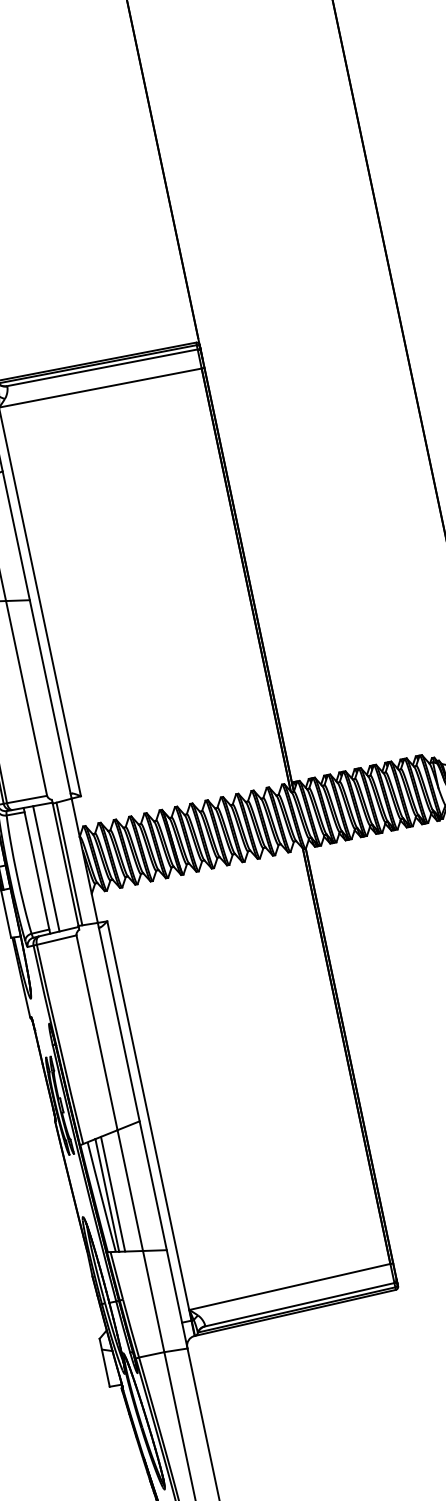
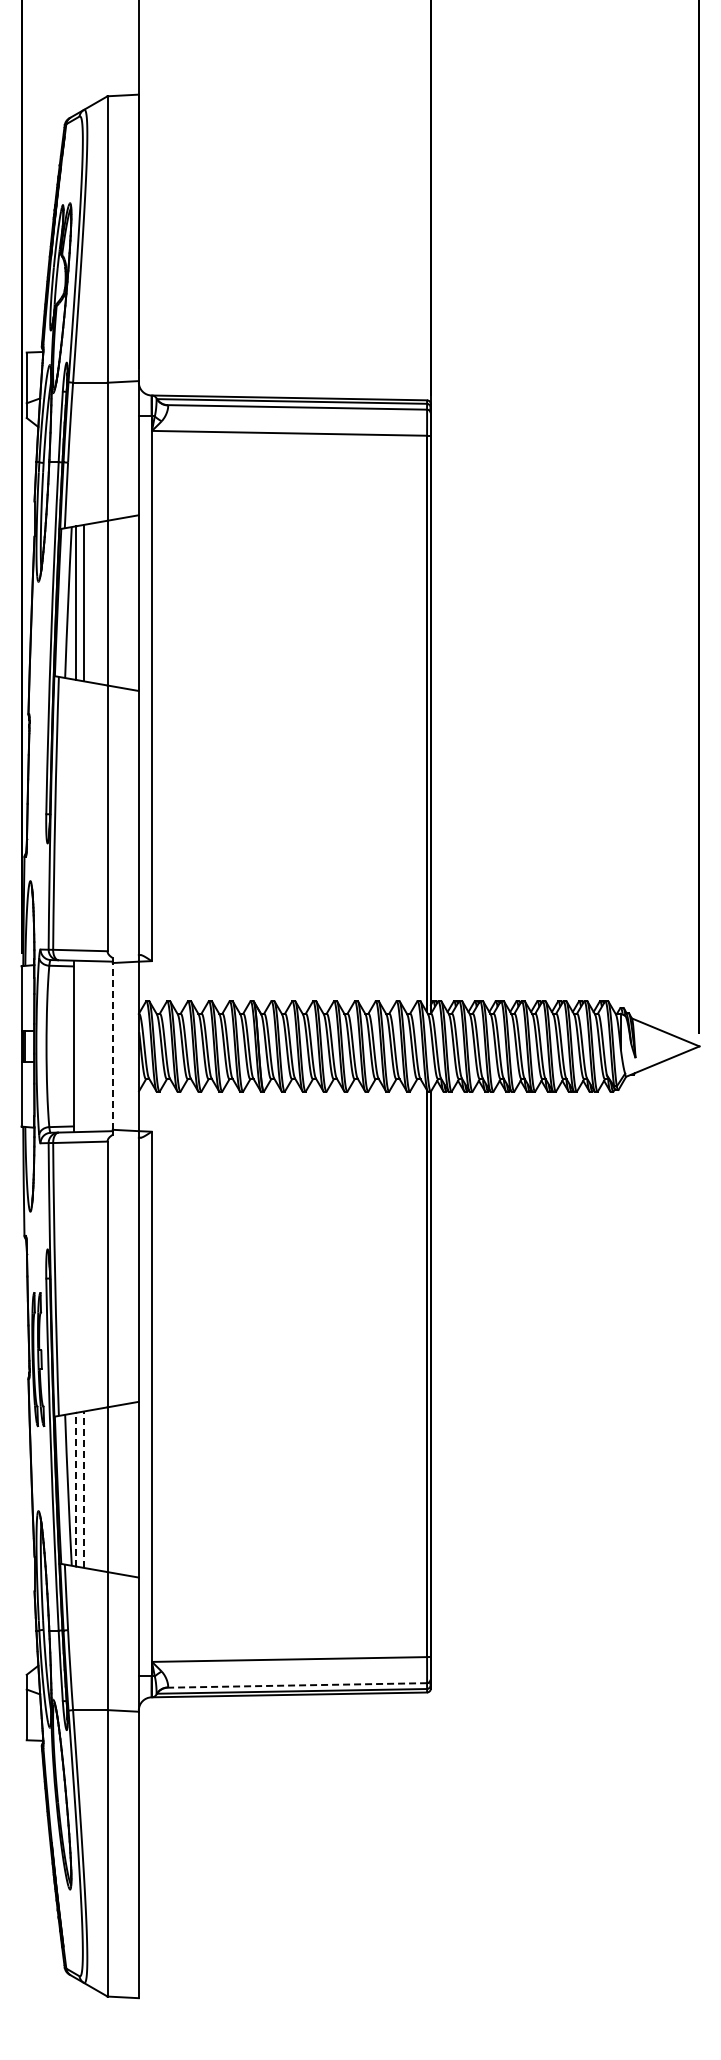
line: (65, 864) -> (112, 1045), solid -> dashed
line: (69, 864) -> (117, 1046), removed
line: (46, 868) -> (86, 1046), removed
line: (113, 1194) -> (84, 1489), solid -> dashed
line: (107, 1195) -> (76, 1489), solid -> dashed
line: (299, 1304) -> (297, 1685), solid -> dashed

